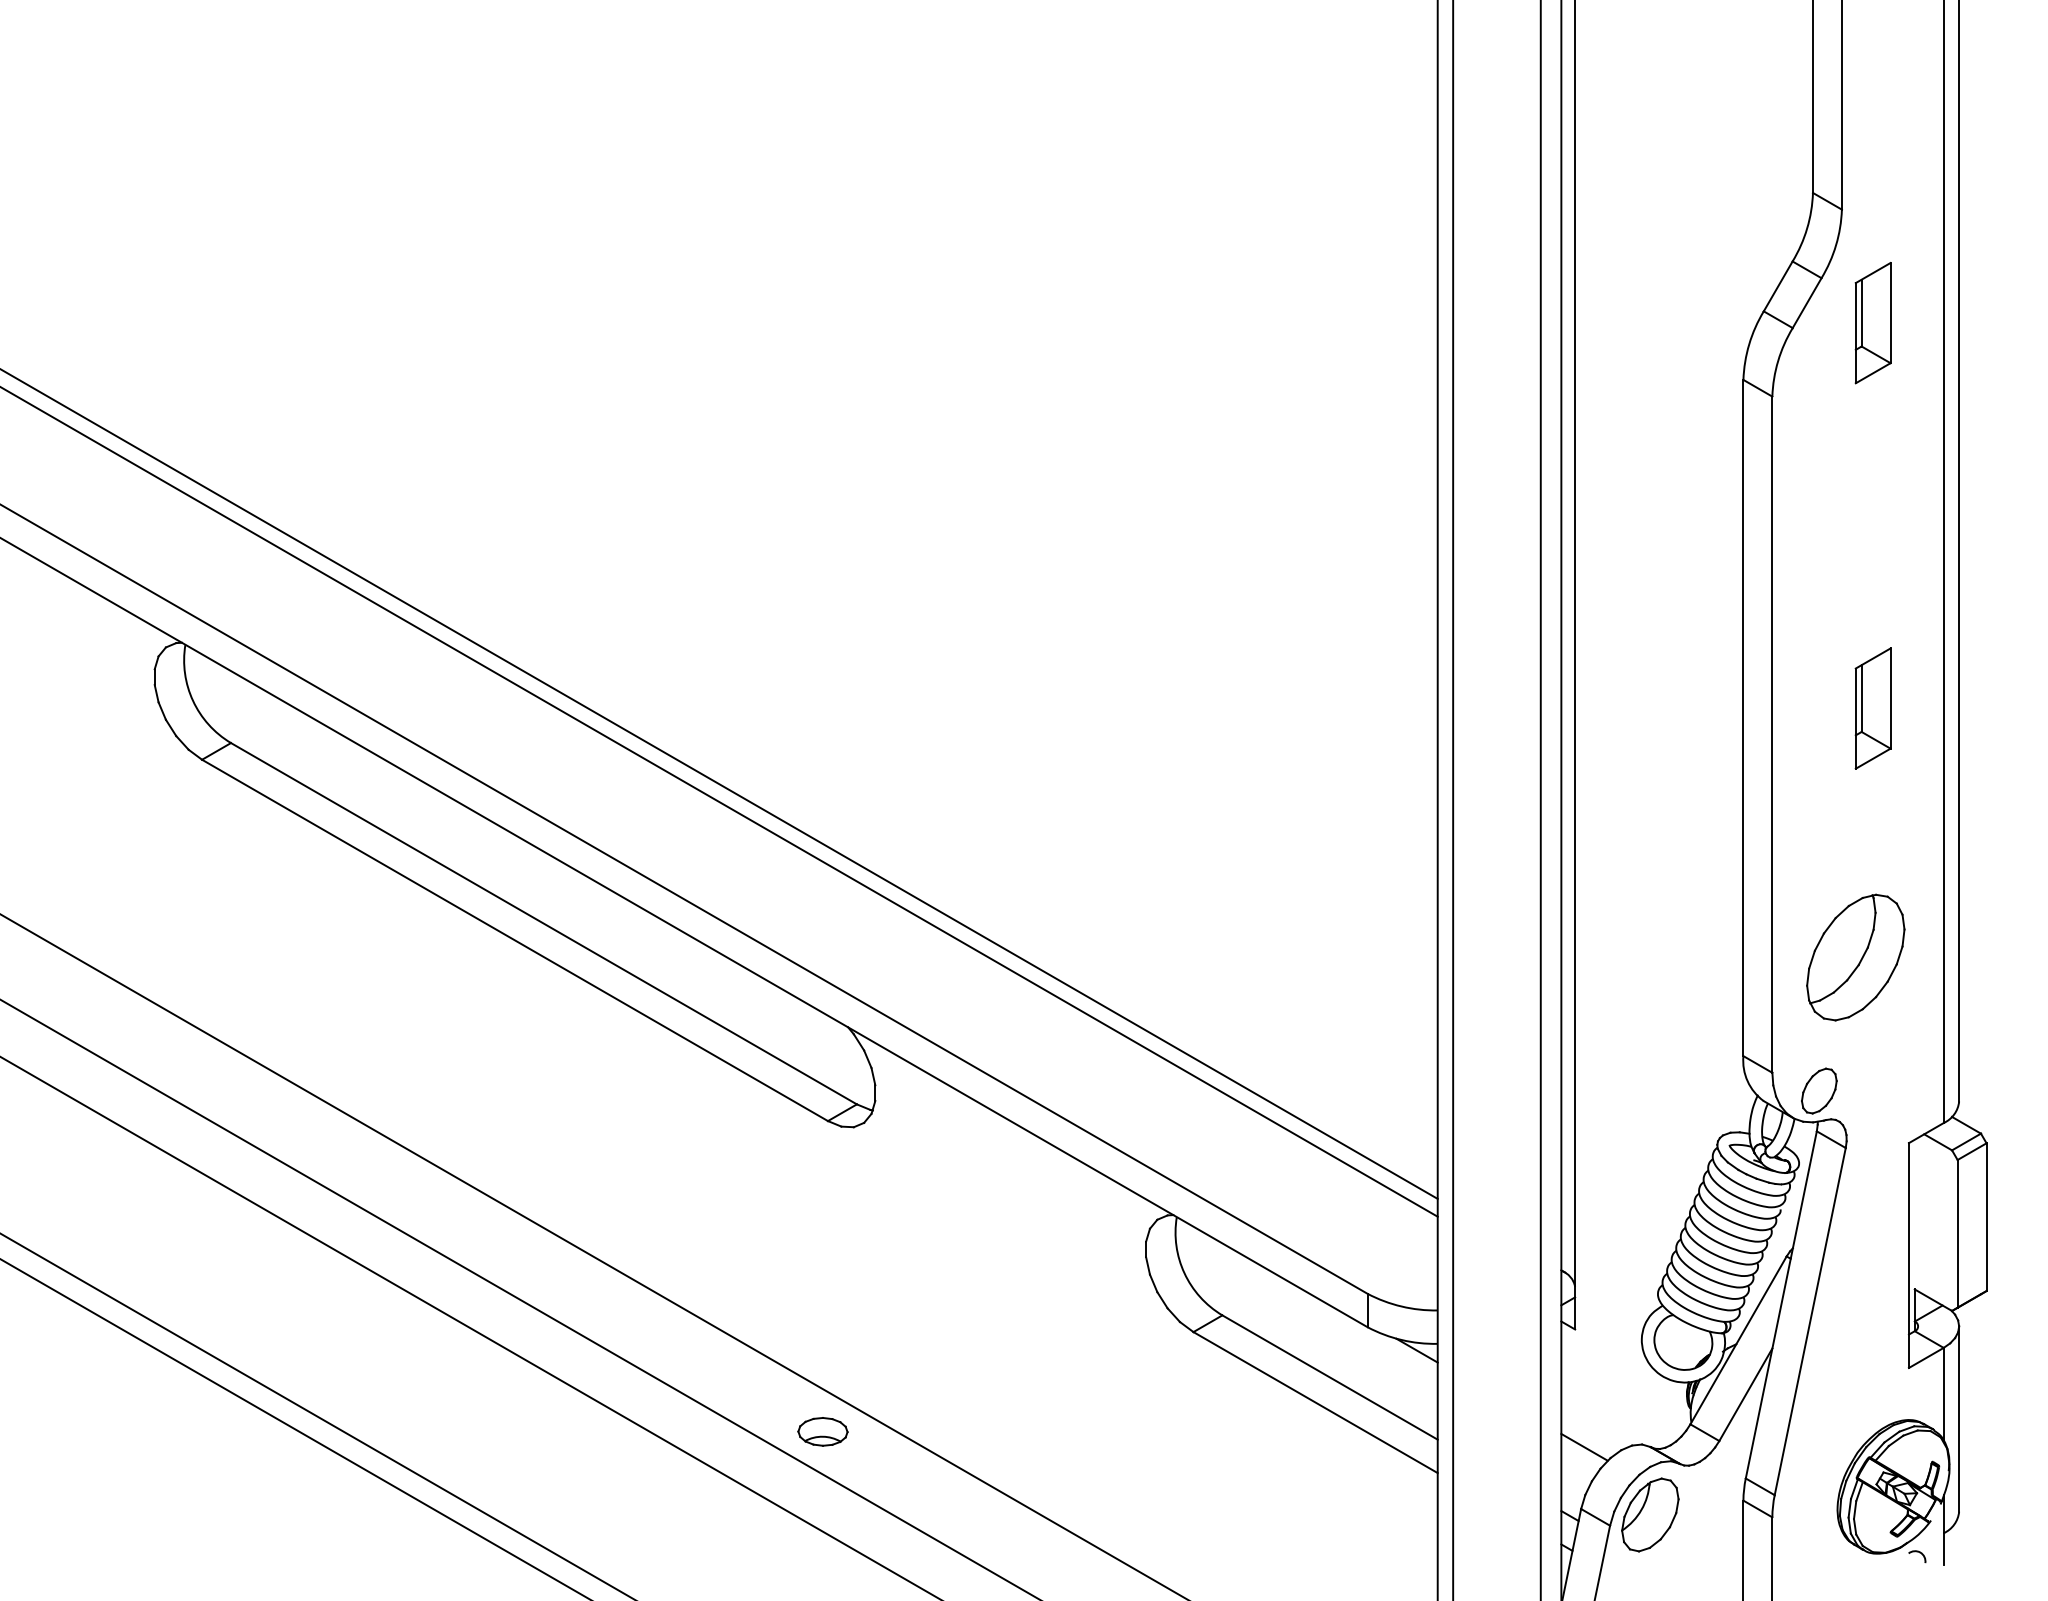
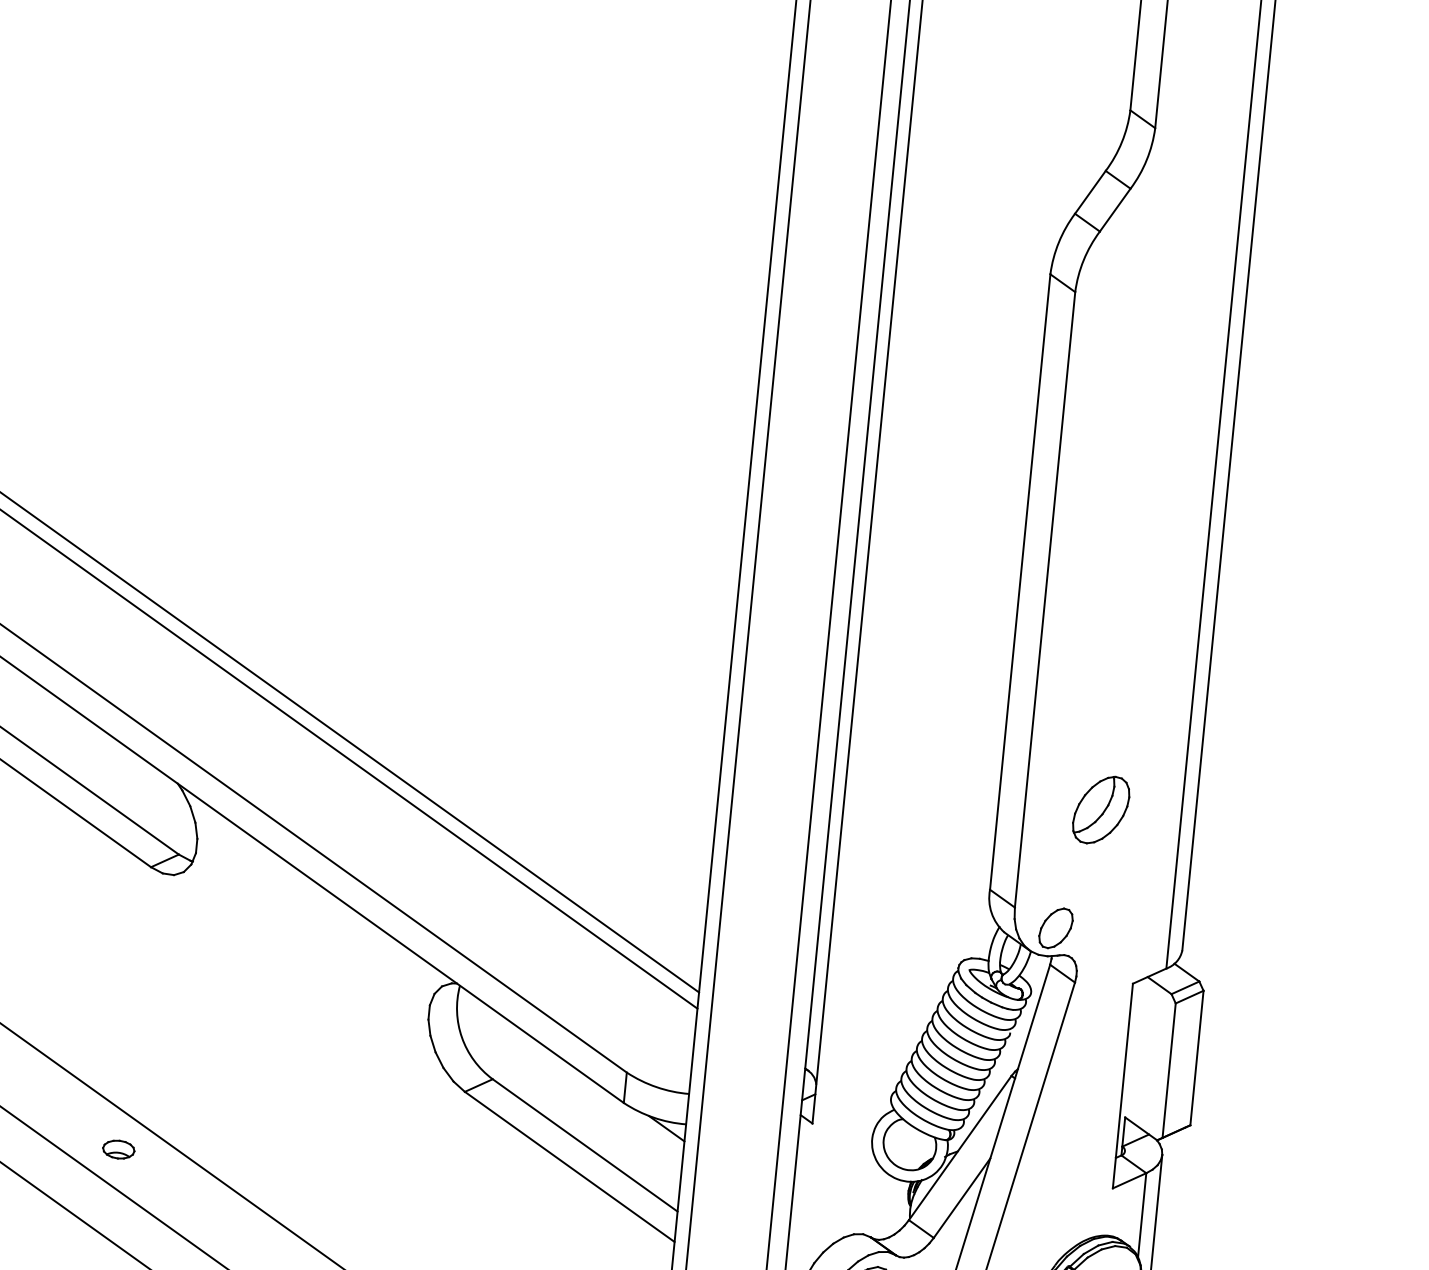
part: (1872, 323) -> (1172, 234), removed
part: (1872, 708) -> (1138, 584), removed
part: (1855, 957) -> (1100, 810), size x0.6
part: (822, 1431) -> (118, 1149), size x0.7
line: (1584, 1446) -> (810, 1230), removed

